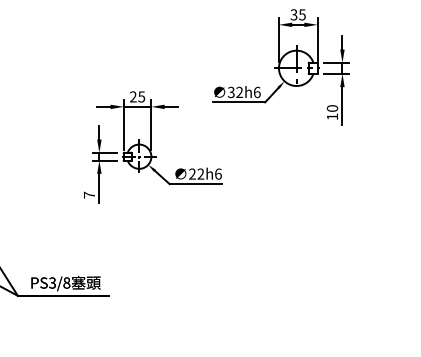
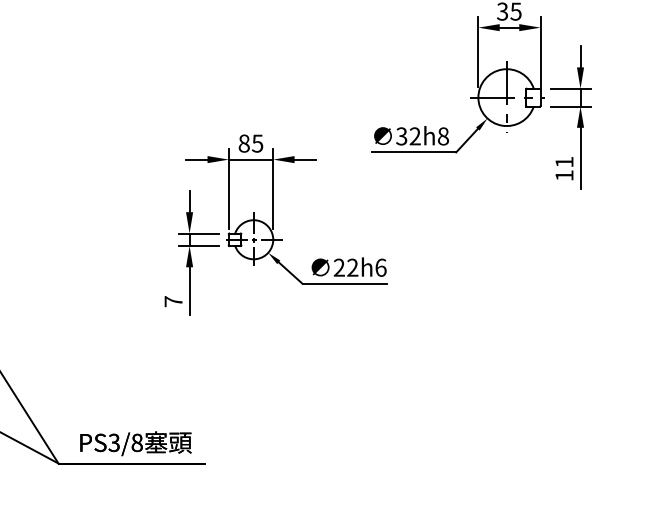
text: (256, 91) -> (442, 134), 32h6 -> 32h8
text: (133, 96) -> (244, 142), 25 -> 85
text: (332, 108) -> (564, 162), 10 -> 11

